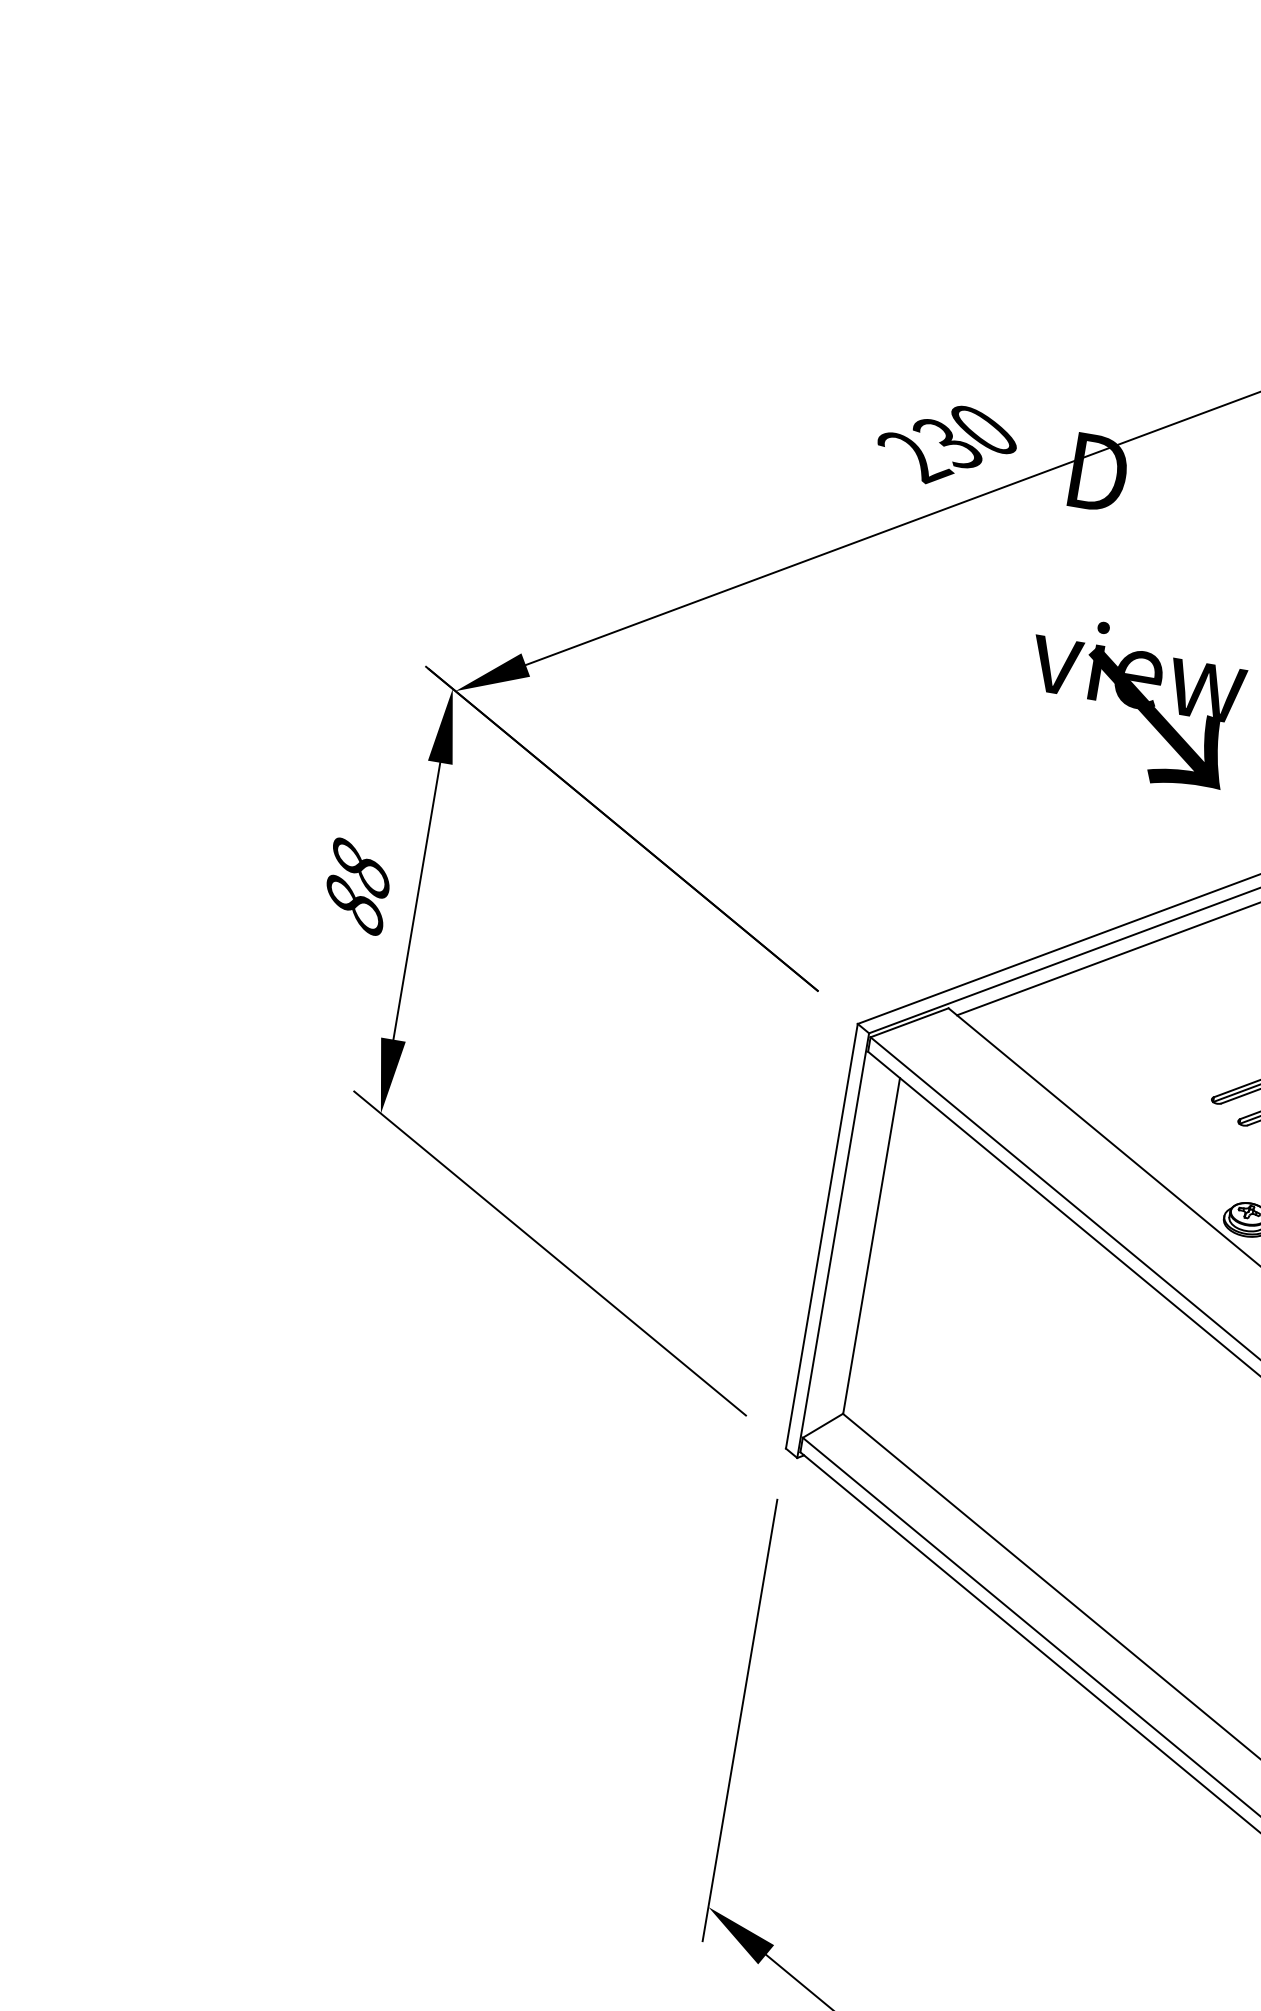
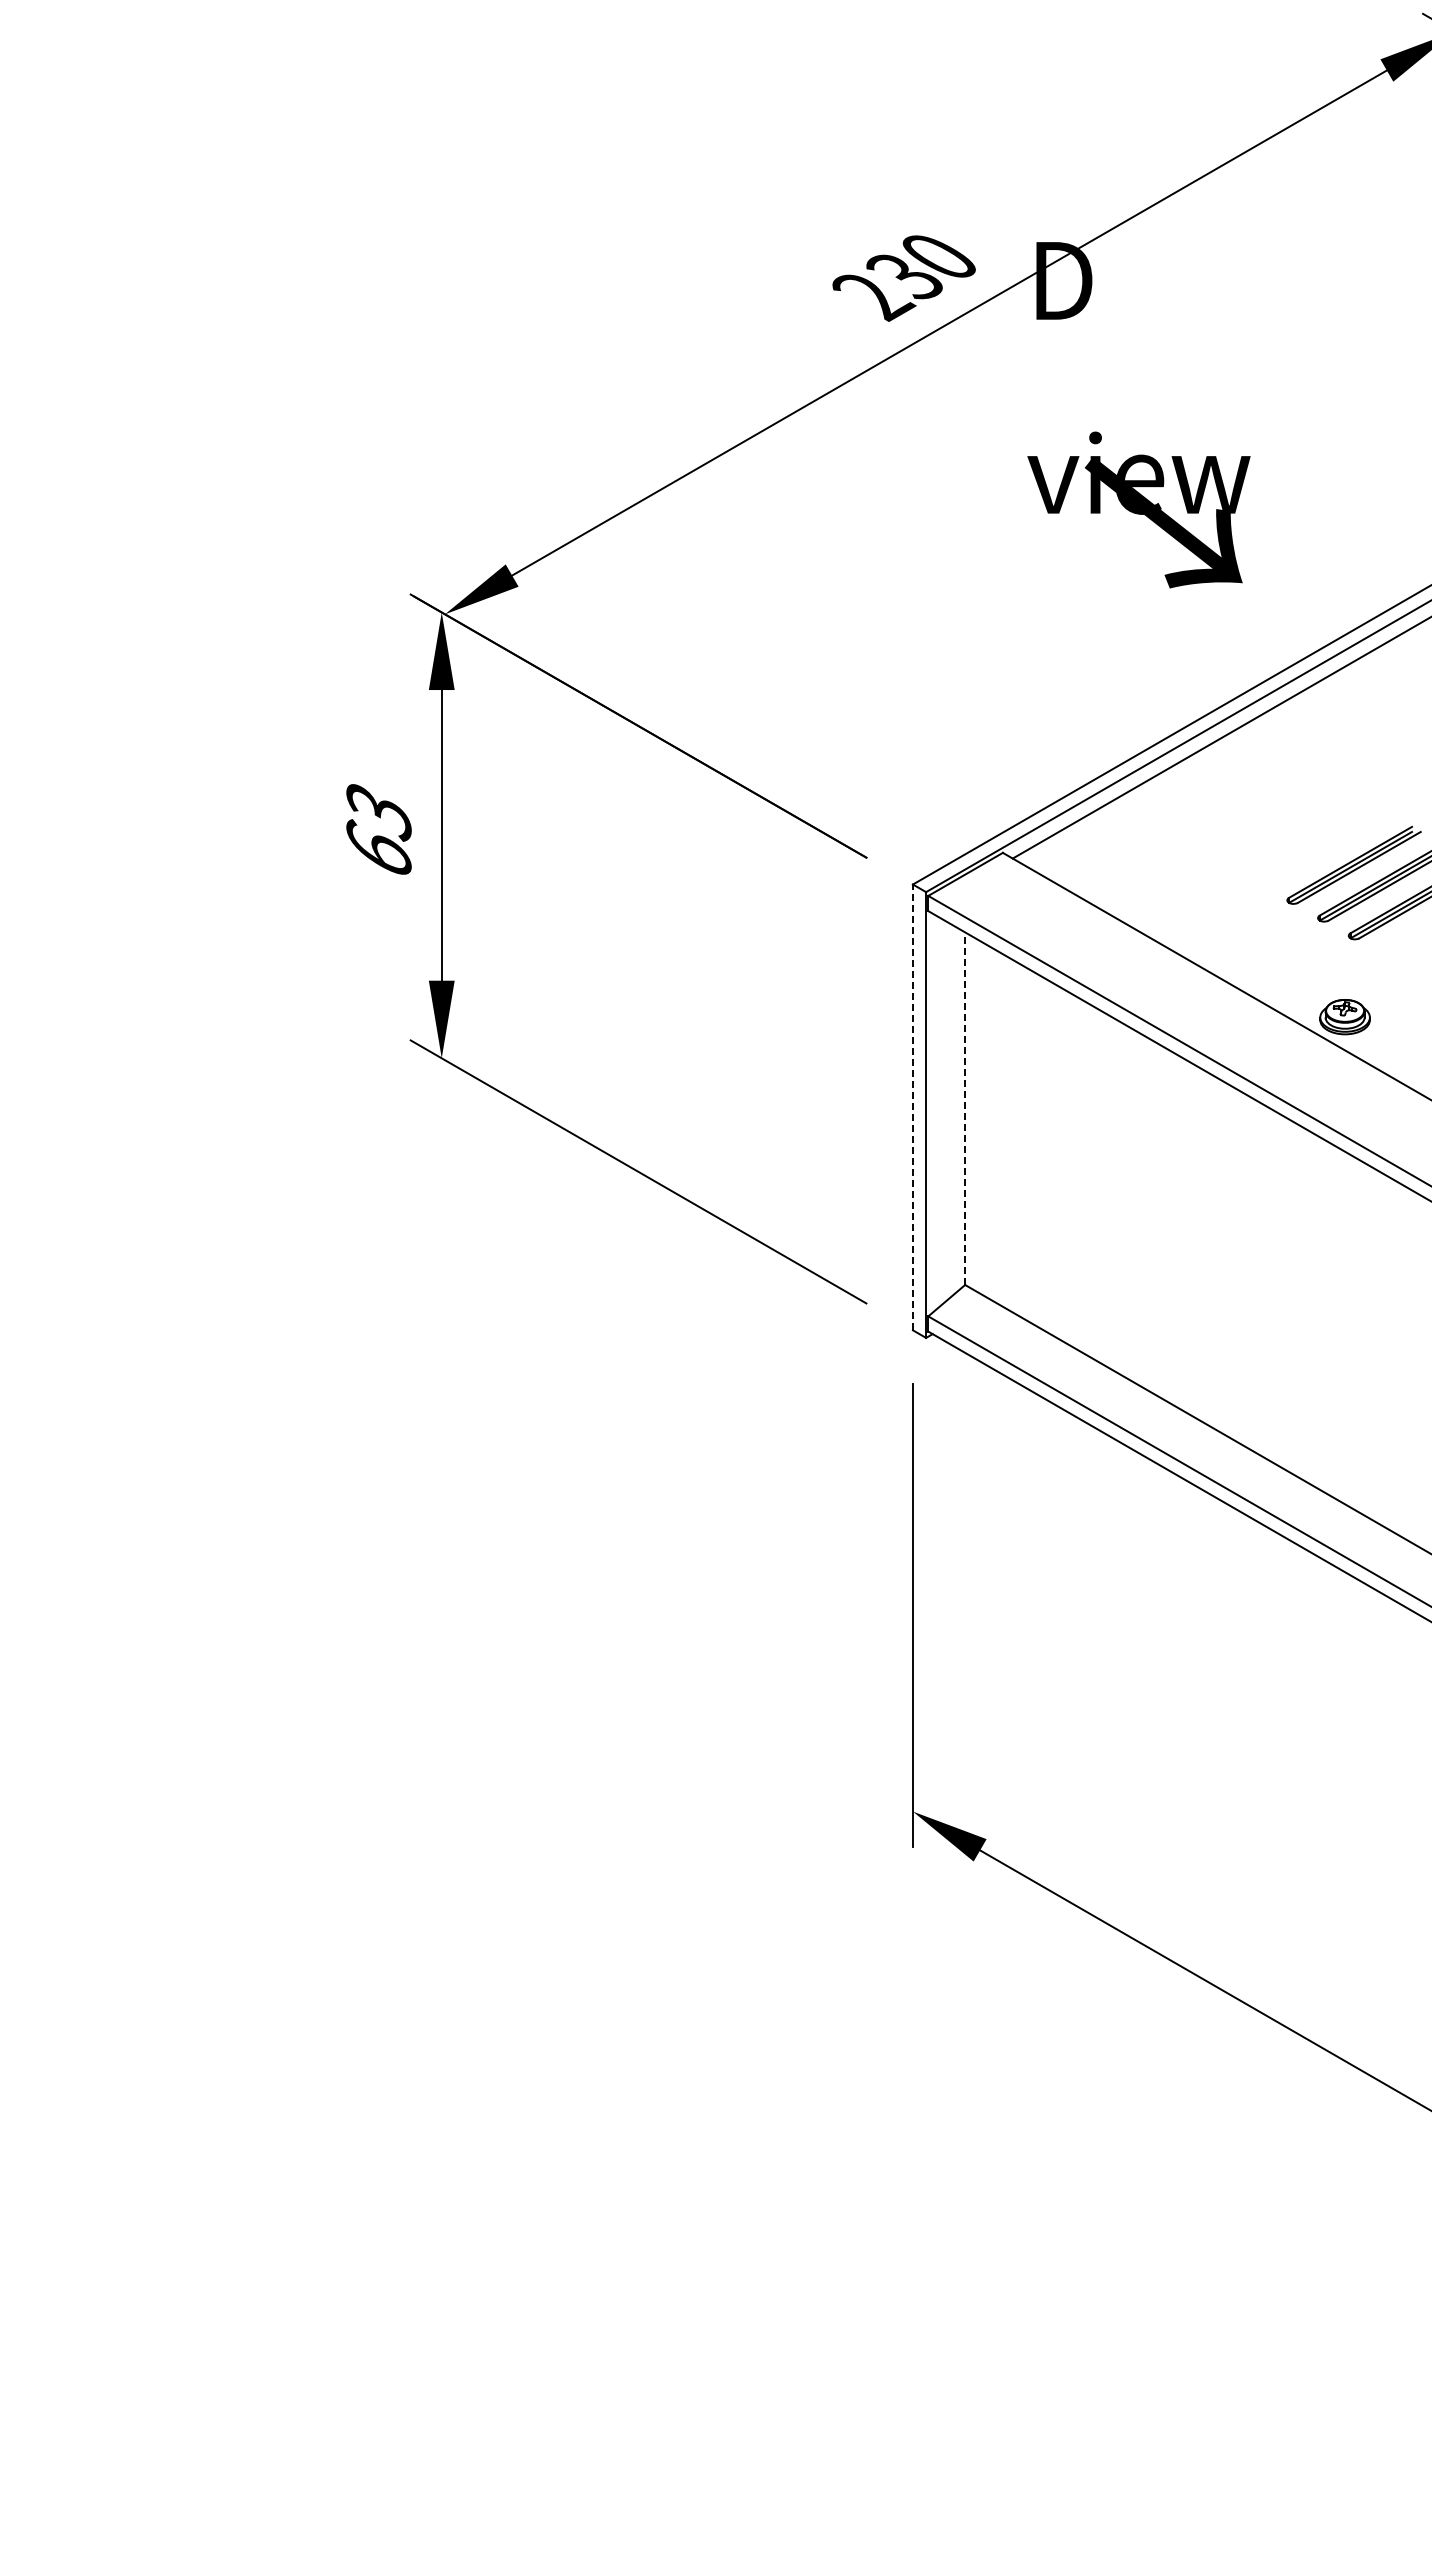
text: (357, 886) -> (378, 830), 88 -> 63
line: (821, 1236) -> (912, 1107), solid -> dashed
line: (871, 1245) -> (965, 1108), solid -> dashed

